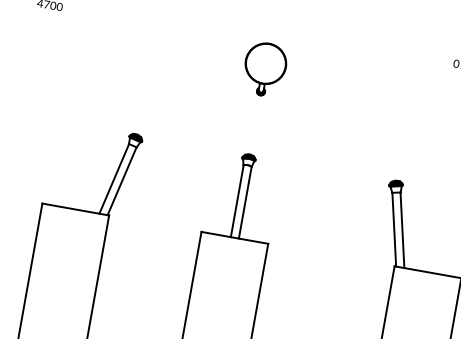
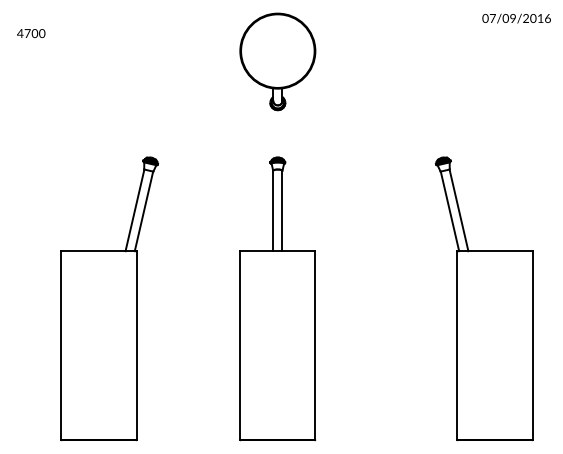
part: (264, 69) -> (277, 61), size x1.67

